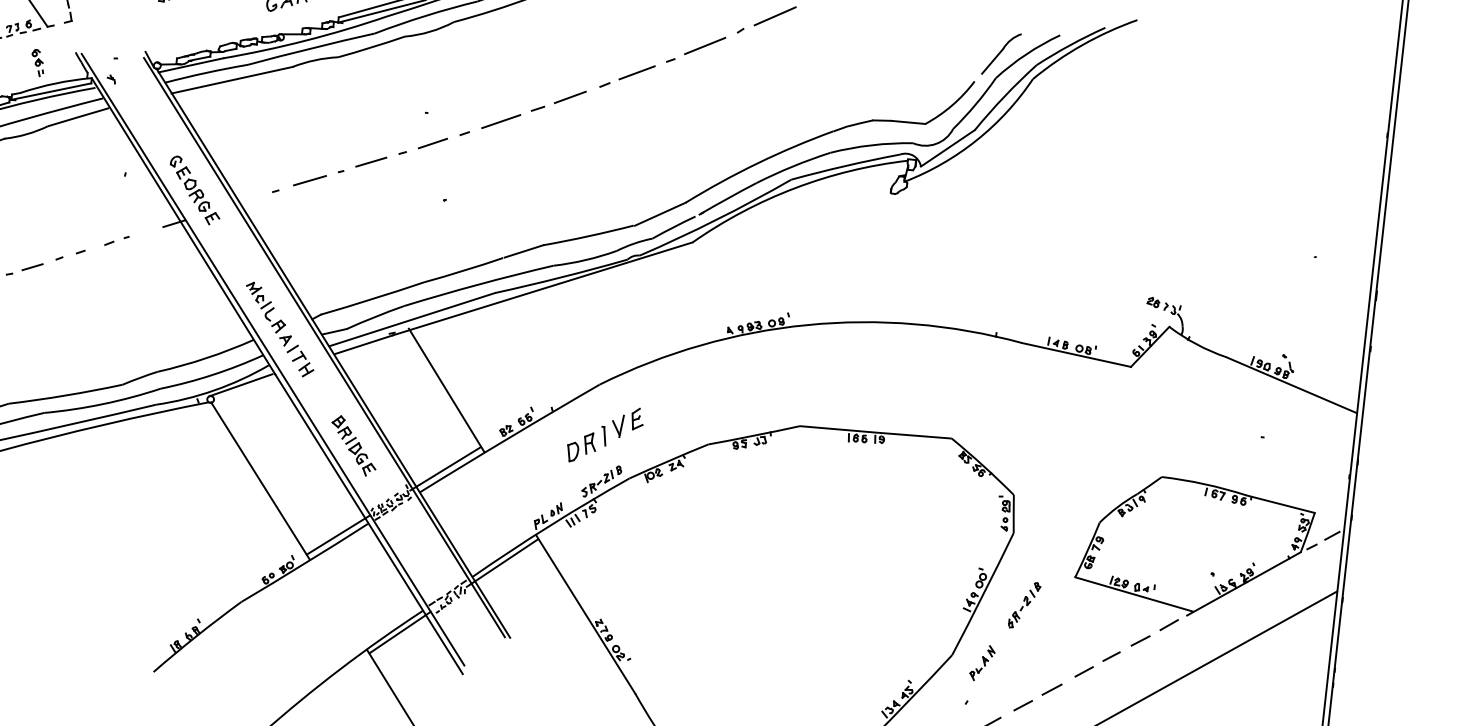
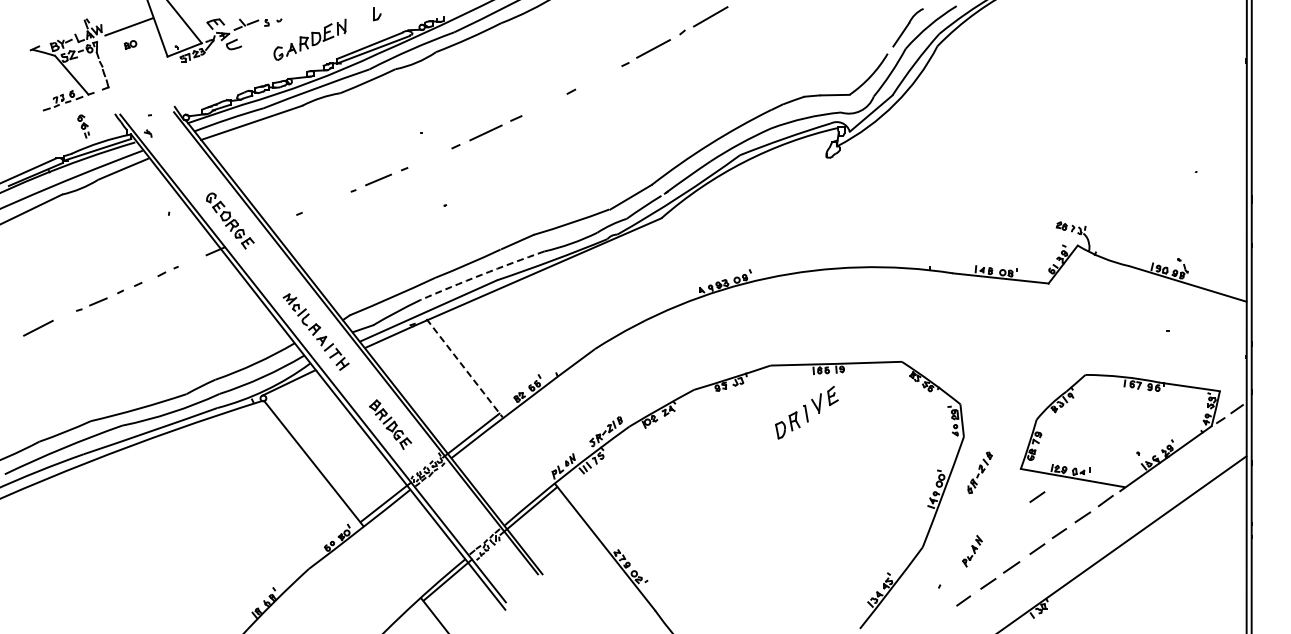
line: (636, 73) -> (597, 78), removed
line: (569, 97) -> (542, 105), removed
line: (432, 142) -> (429, 157), removed
line: (309, 180) -> (327, 201), removed
arc: (477, 284) -> (481, 274), solid -> dashed
line: (446, 390) -> (464, 368), solid -> dashed
part: (604, 434) -> (806, 412), moved
part: (1023, 604) -> (979, 472), moved
line: (1090, 611) -> (1037, 496), added
part: (982, 663) -> (972, 551), moved

